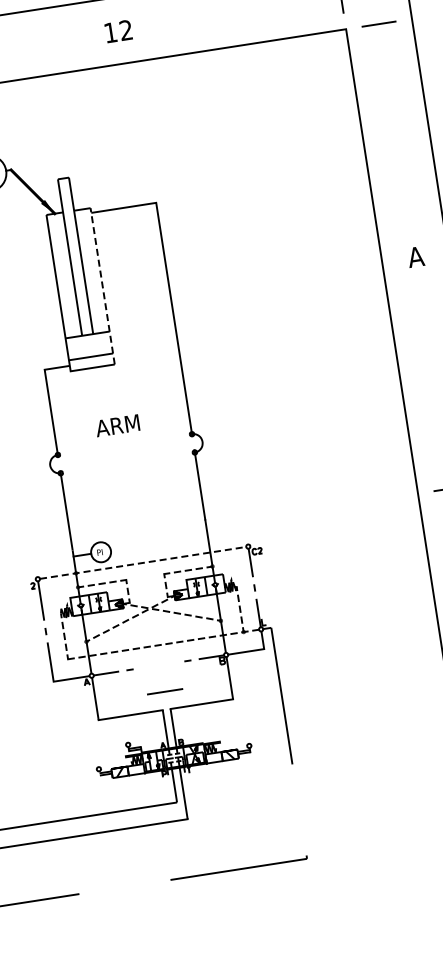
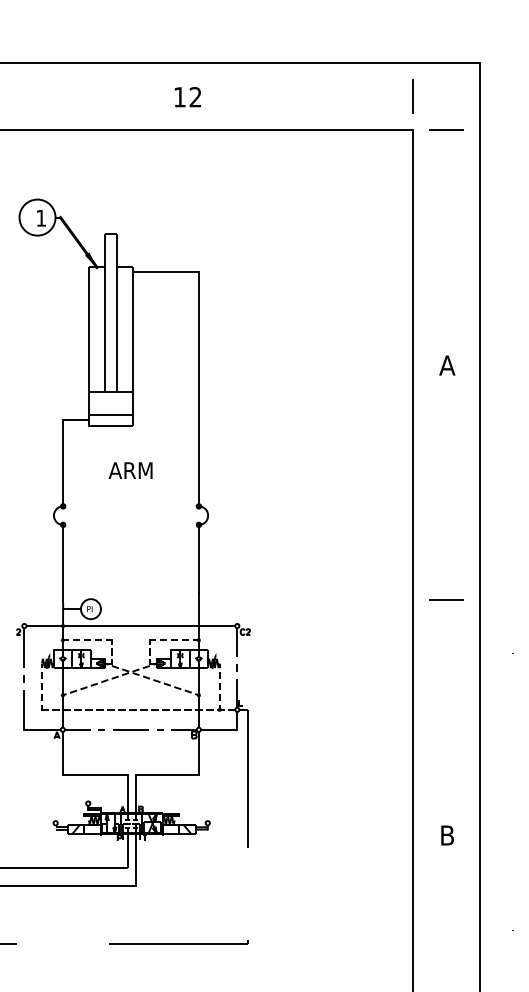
line: (102, 286) -> (133, 346), dashed -> solid
text: (117, 425) -> (130, 470), moved
line: (143, 563) -> (131, 626), dashed -> solid
line: (164, 691) -> (130, 729), moved

